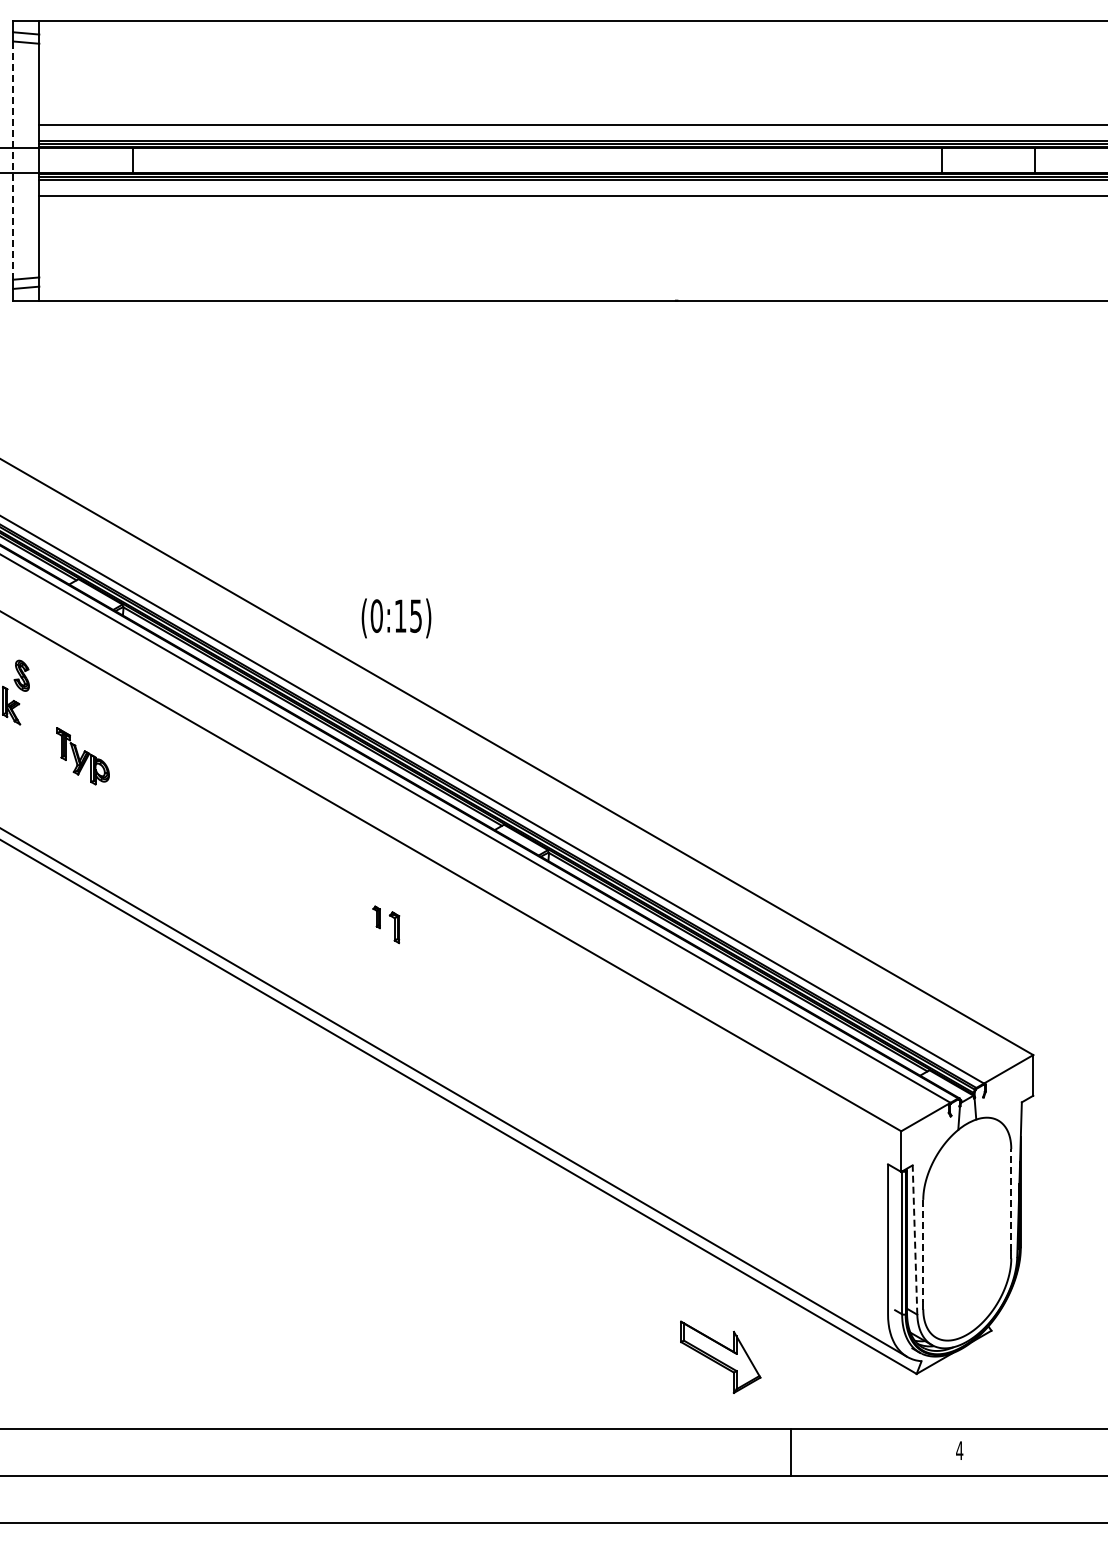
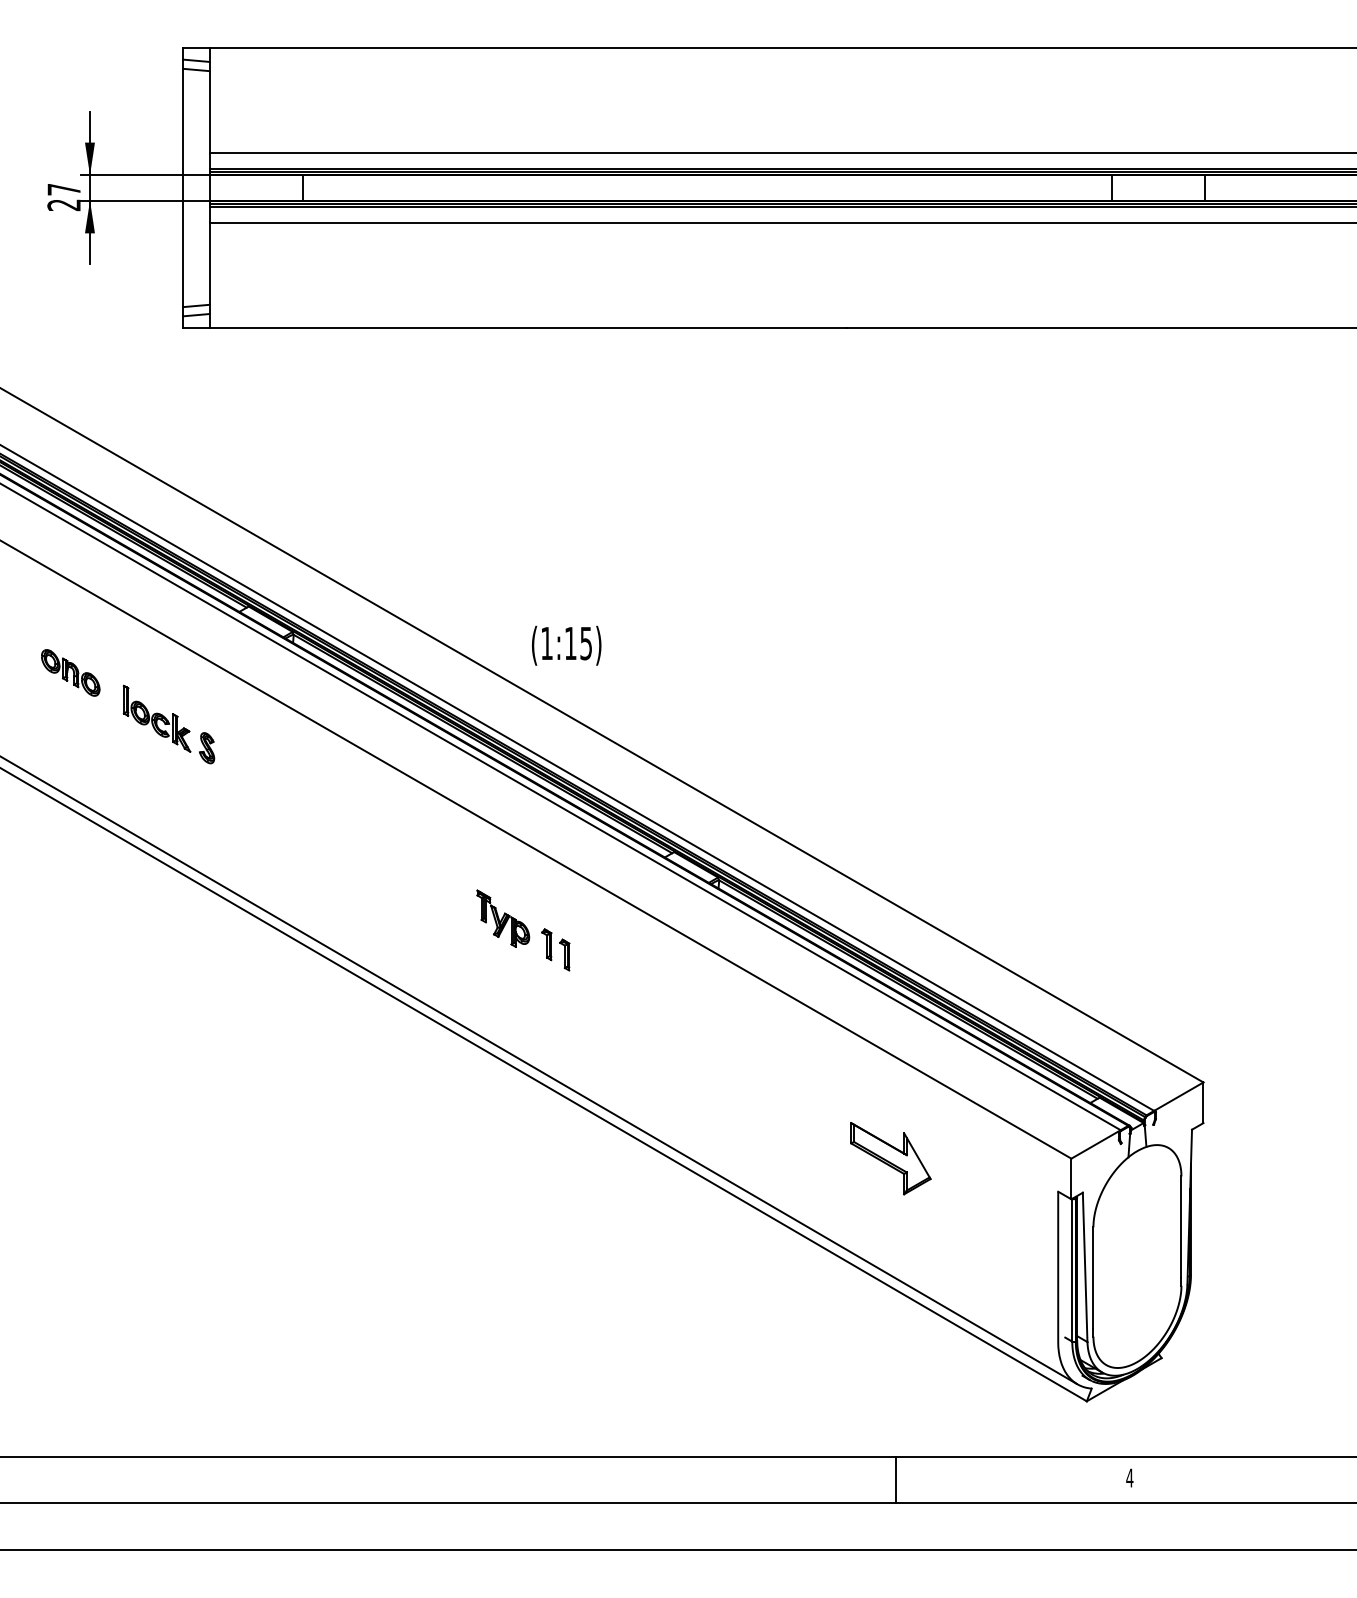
line: (13, 160) -> (183, 187), dashed -> solid
text: (377, 616) -> (547, 643), (0:15) -> (1:15)
part: (22, 676) -> (207, 748), moved
part: (83, 756) -> (503, 918), moved
part: (376, 917) -> (546, 944), size x1.43
line: (1011, 1200) -> (1181, 1227), dashed -> solid
line: (915, 1240) -> (1085, 1267), dashed -> solid
line: (923, 1251) -> (1093, 1278), dashed -> solid
part: (720, 1357) -> (890, 1158), moved
line: (791, 1452) -> (896, 1479), moved

